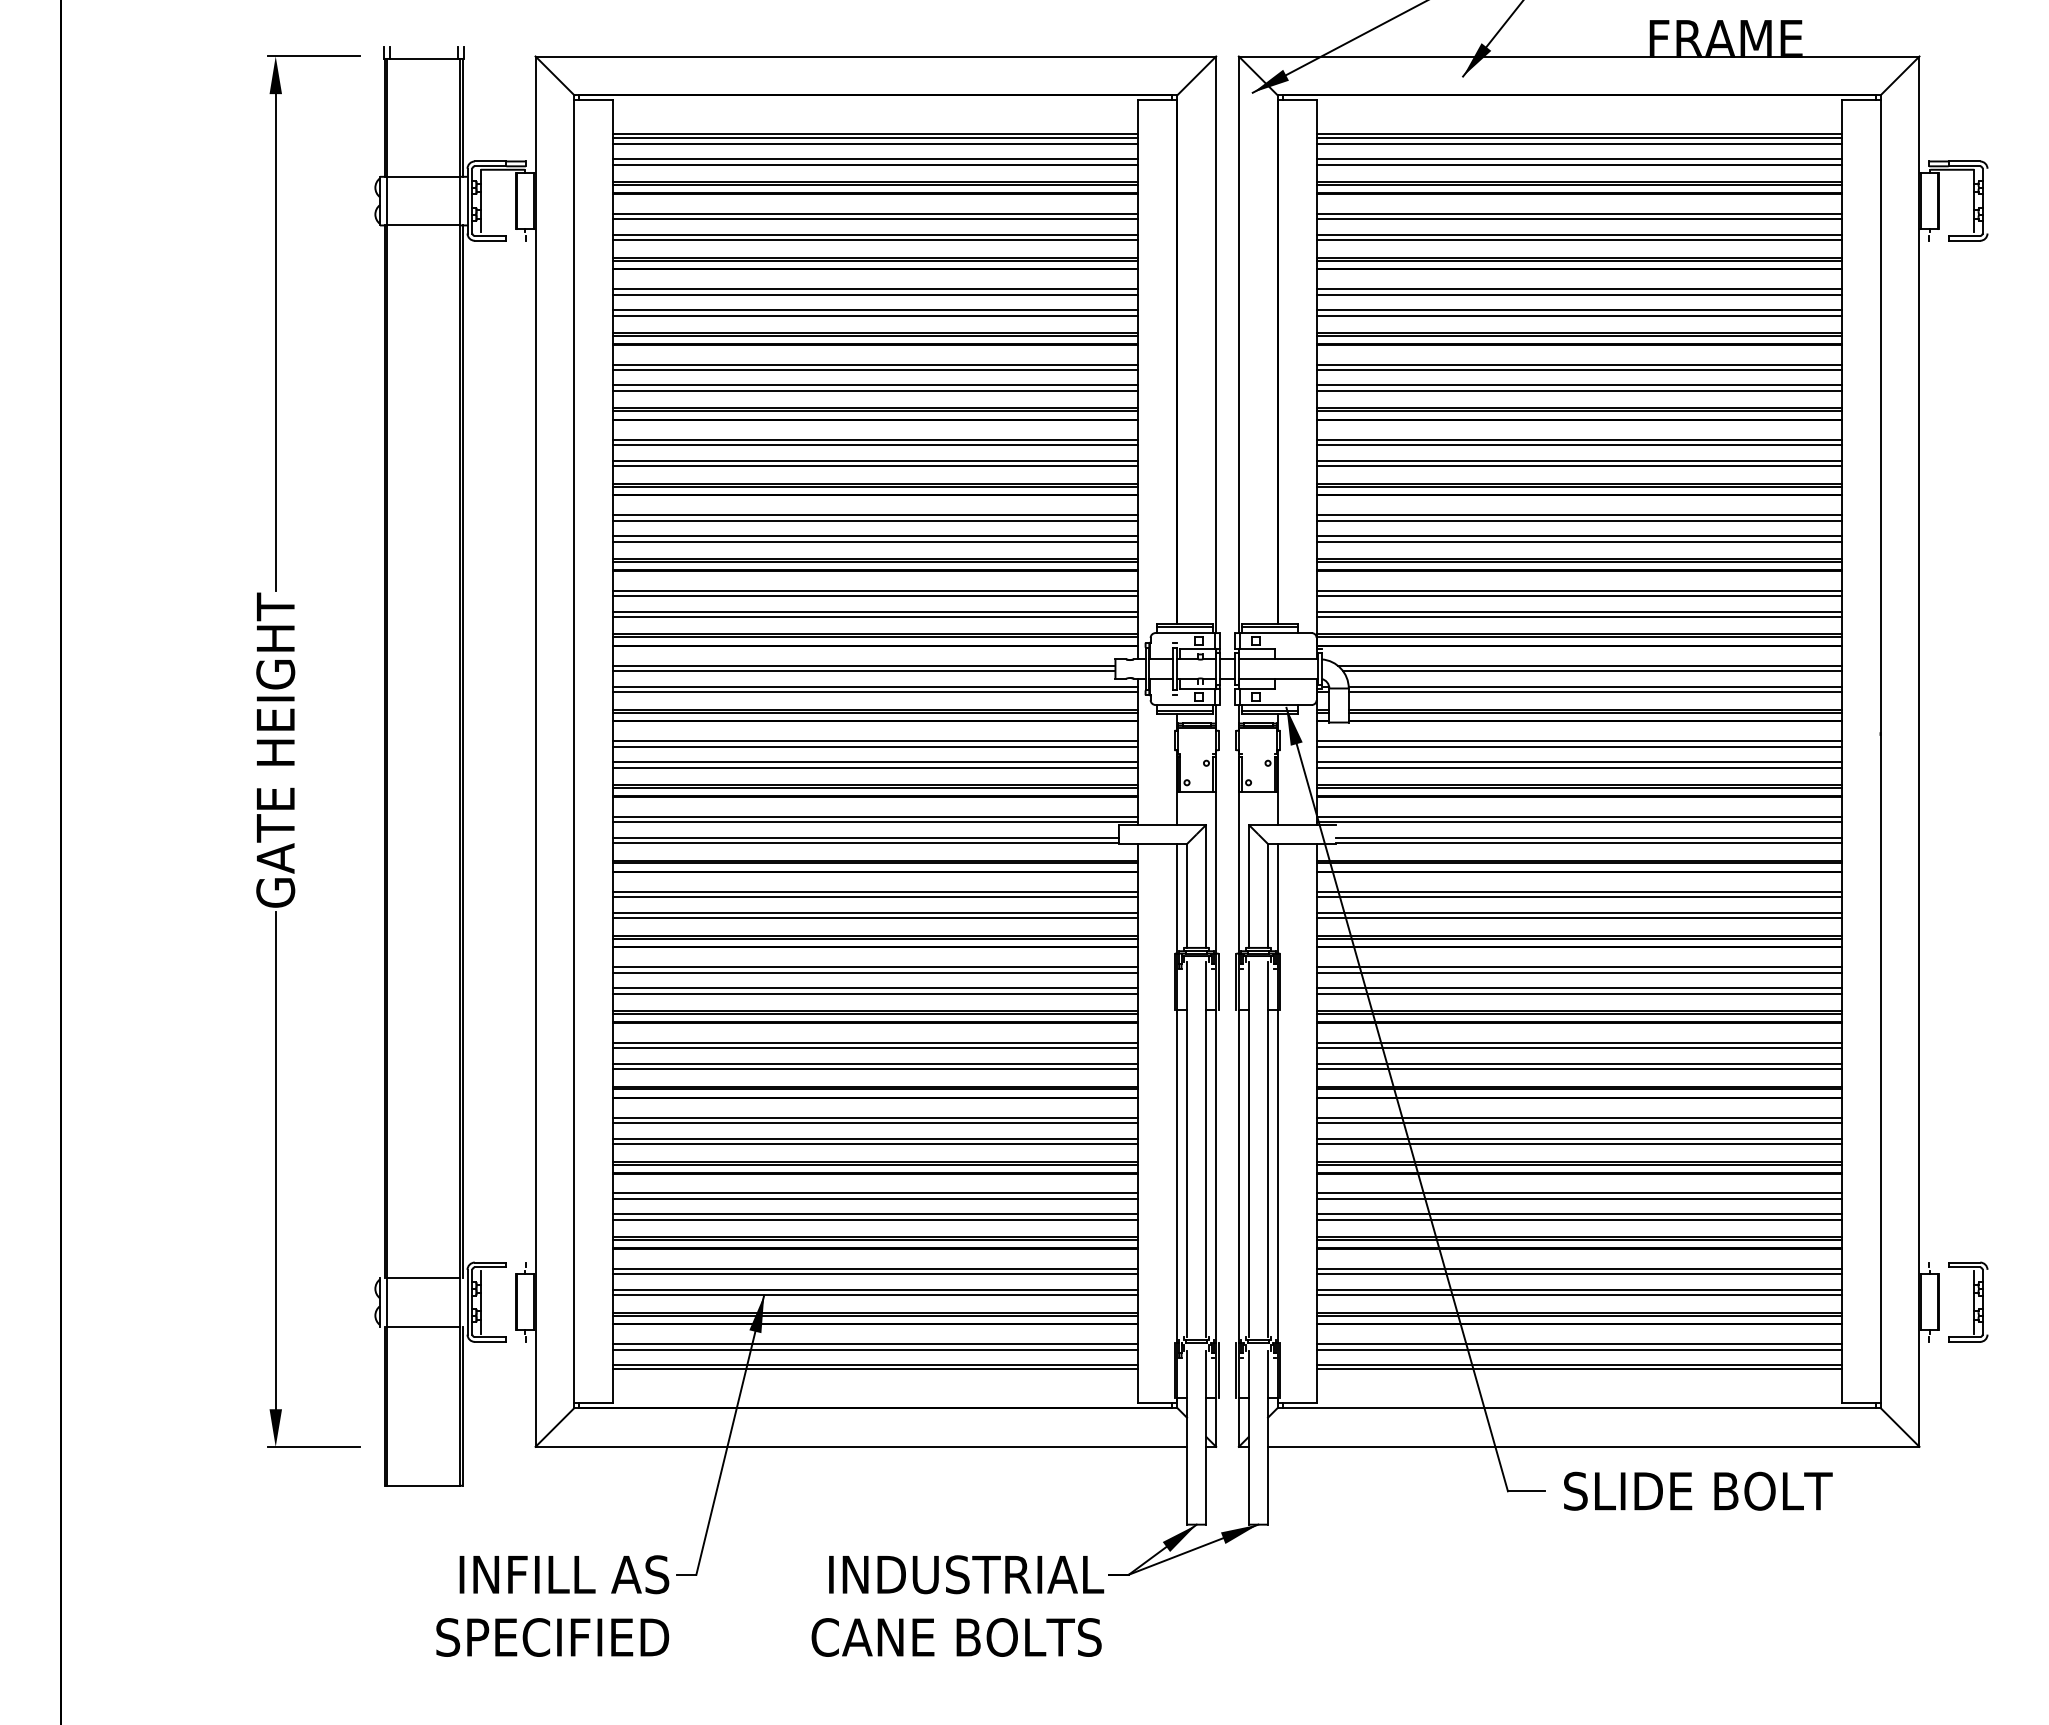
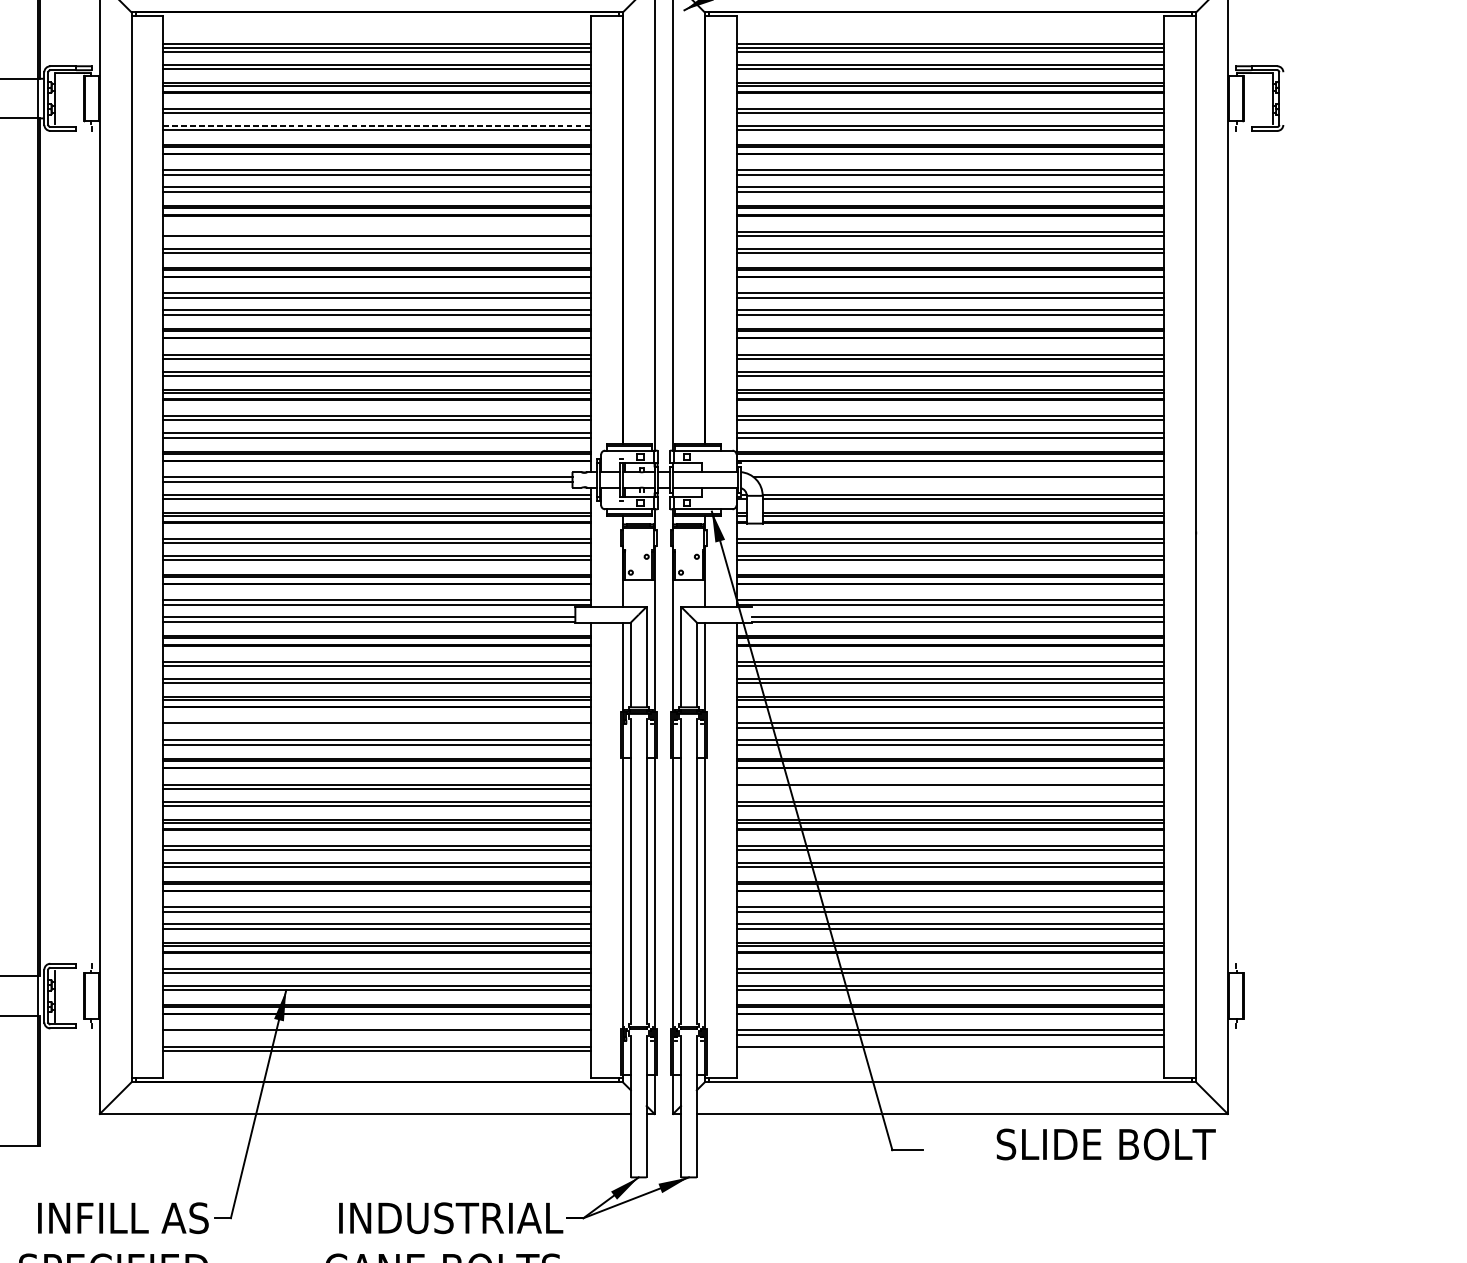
line: (875, 234) -> (376, 125), solid -> dashed
line: (875, 364) -> (376, 231), removed
line: (1592, 671) -> (961, 481), removed
line: (875, 972) -> (376, 727), removed
line: (1578, 1048) -> (949, 789), removed
part: (1968, 1301) -> (1267, 995), removed
line: (875, 1349) -> (376, 1034), removed
line: (1578, 1369) -> (949, 1050), removed
text: (1698, 1490) -> (1106, 1143), moved

